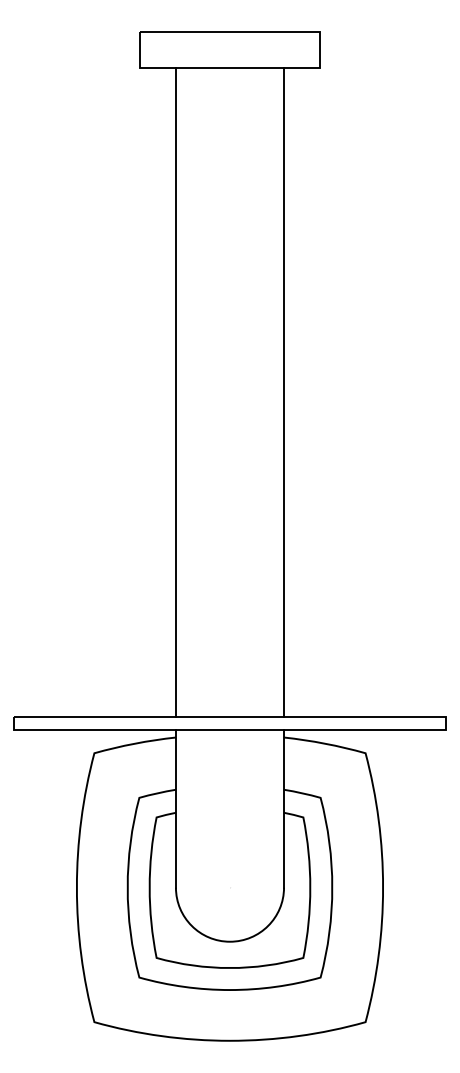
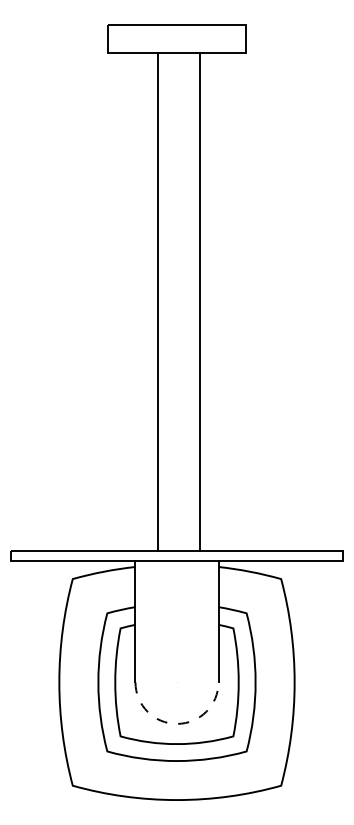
line: (175, 392) -> (157, 301), moved
line: (284, 392) -> (200, 301), moved
arc: (230, 941) -> (177, 723), solid -> dashed

